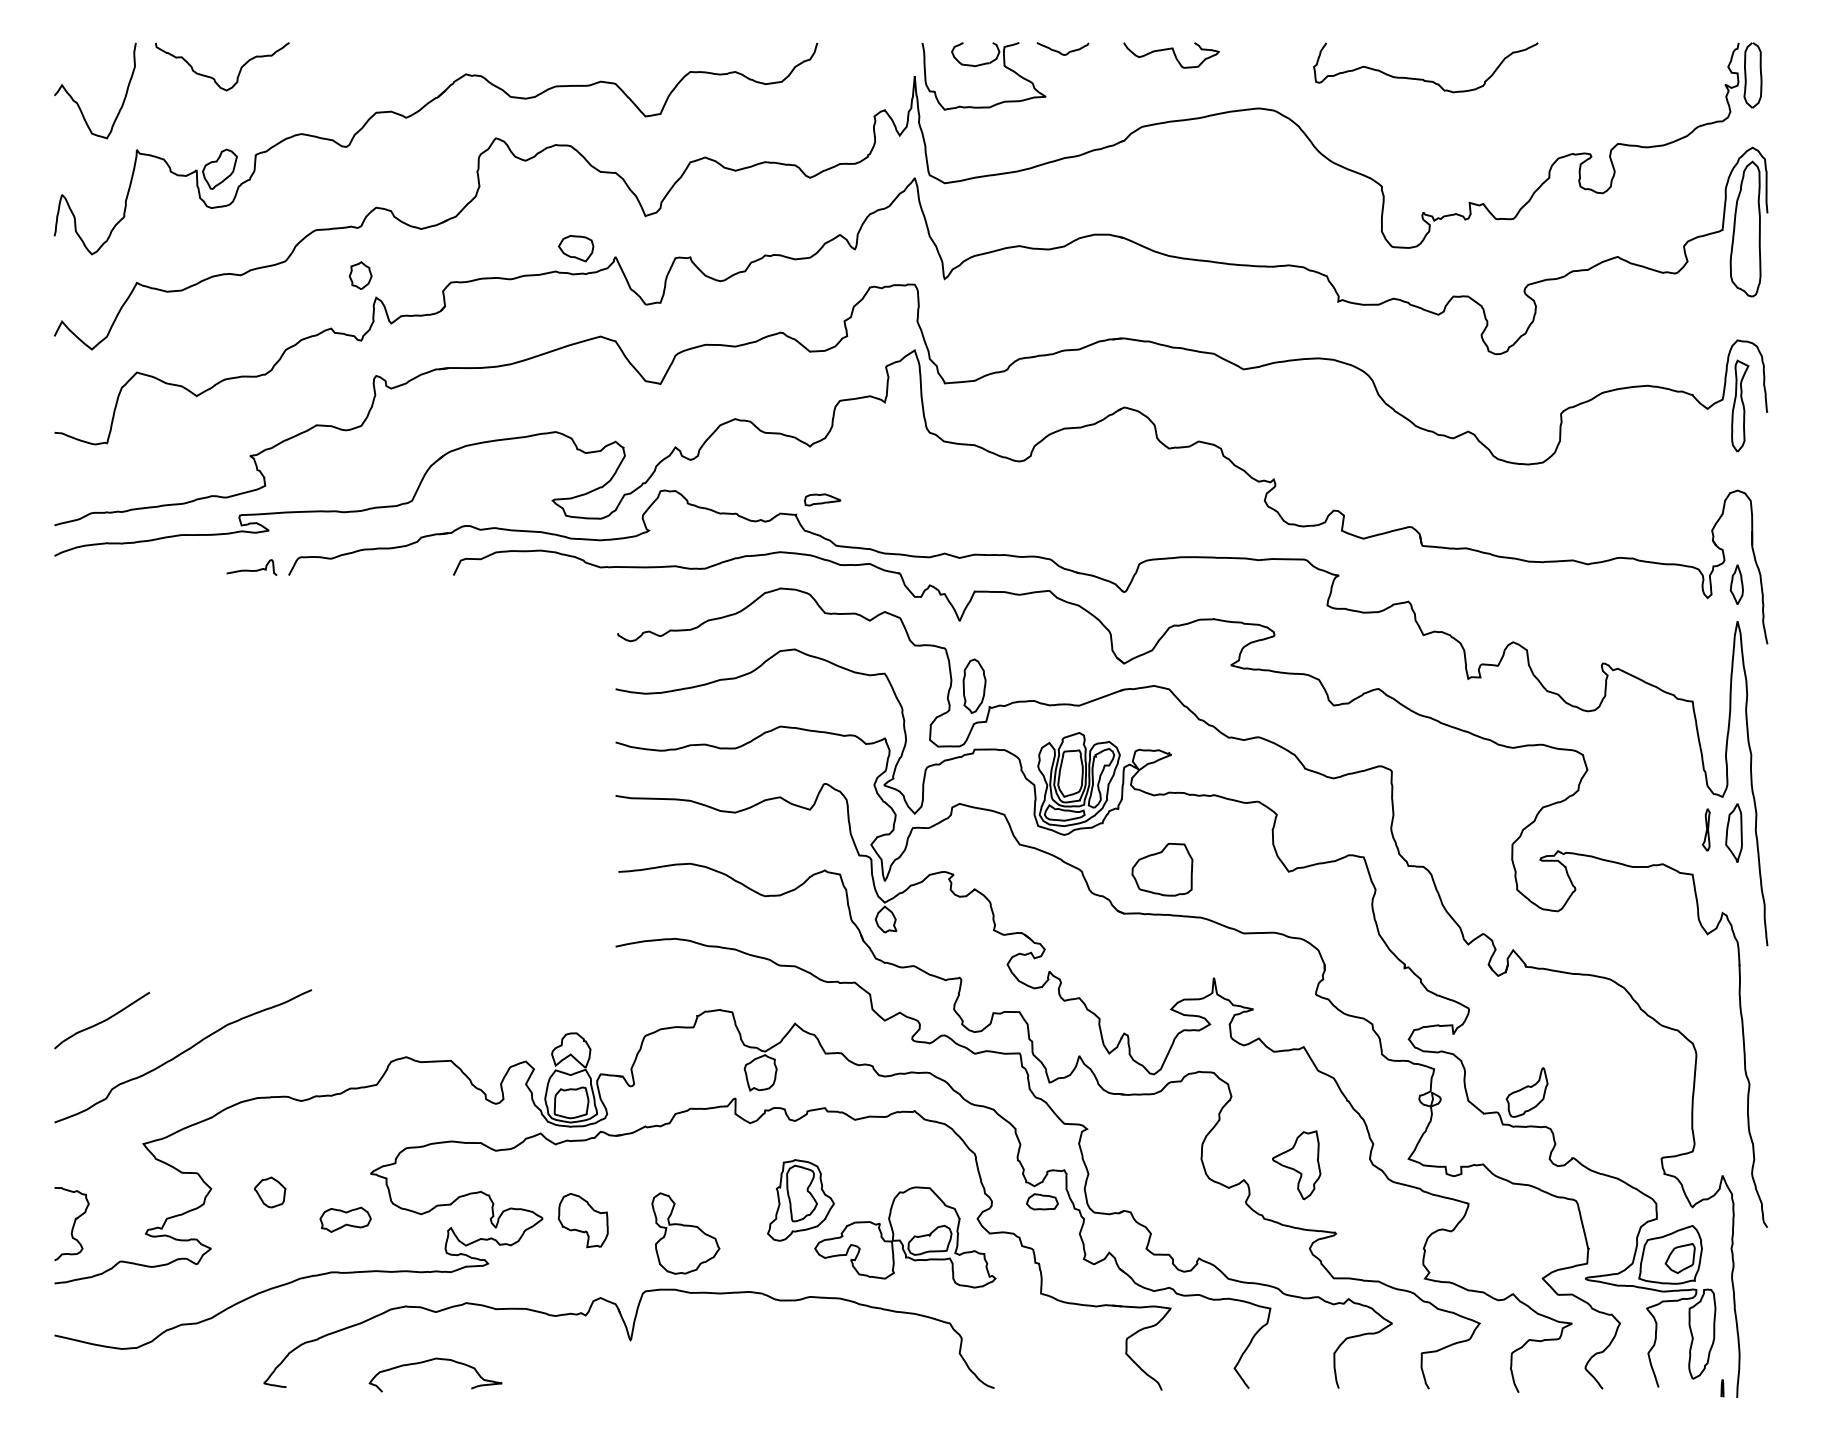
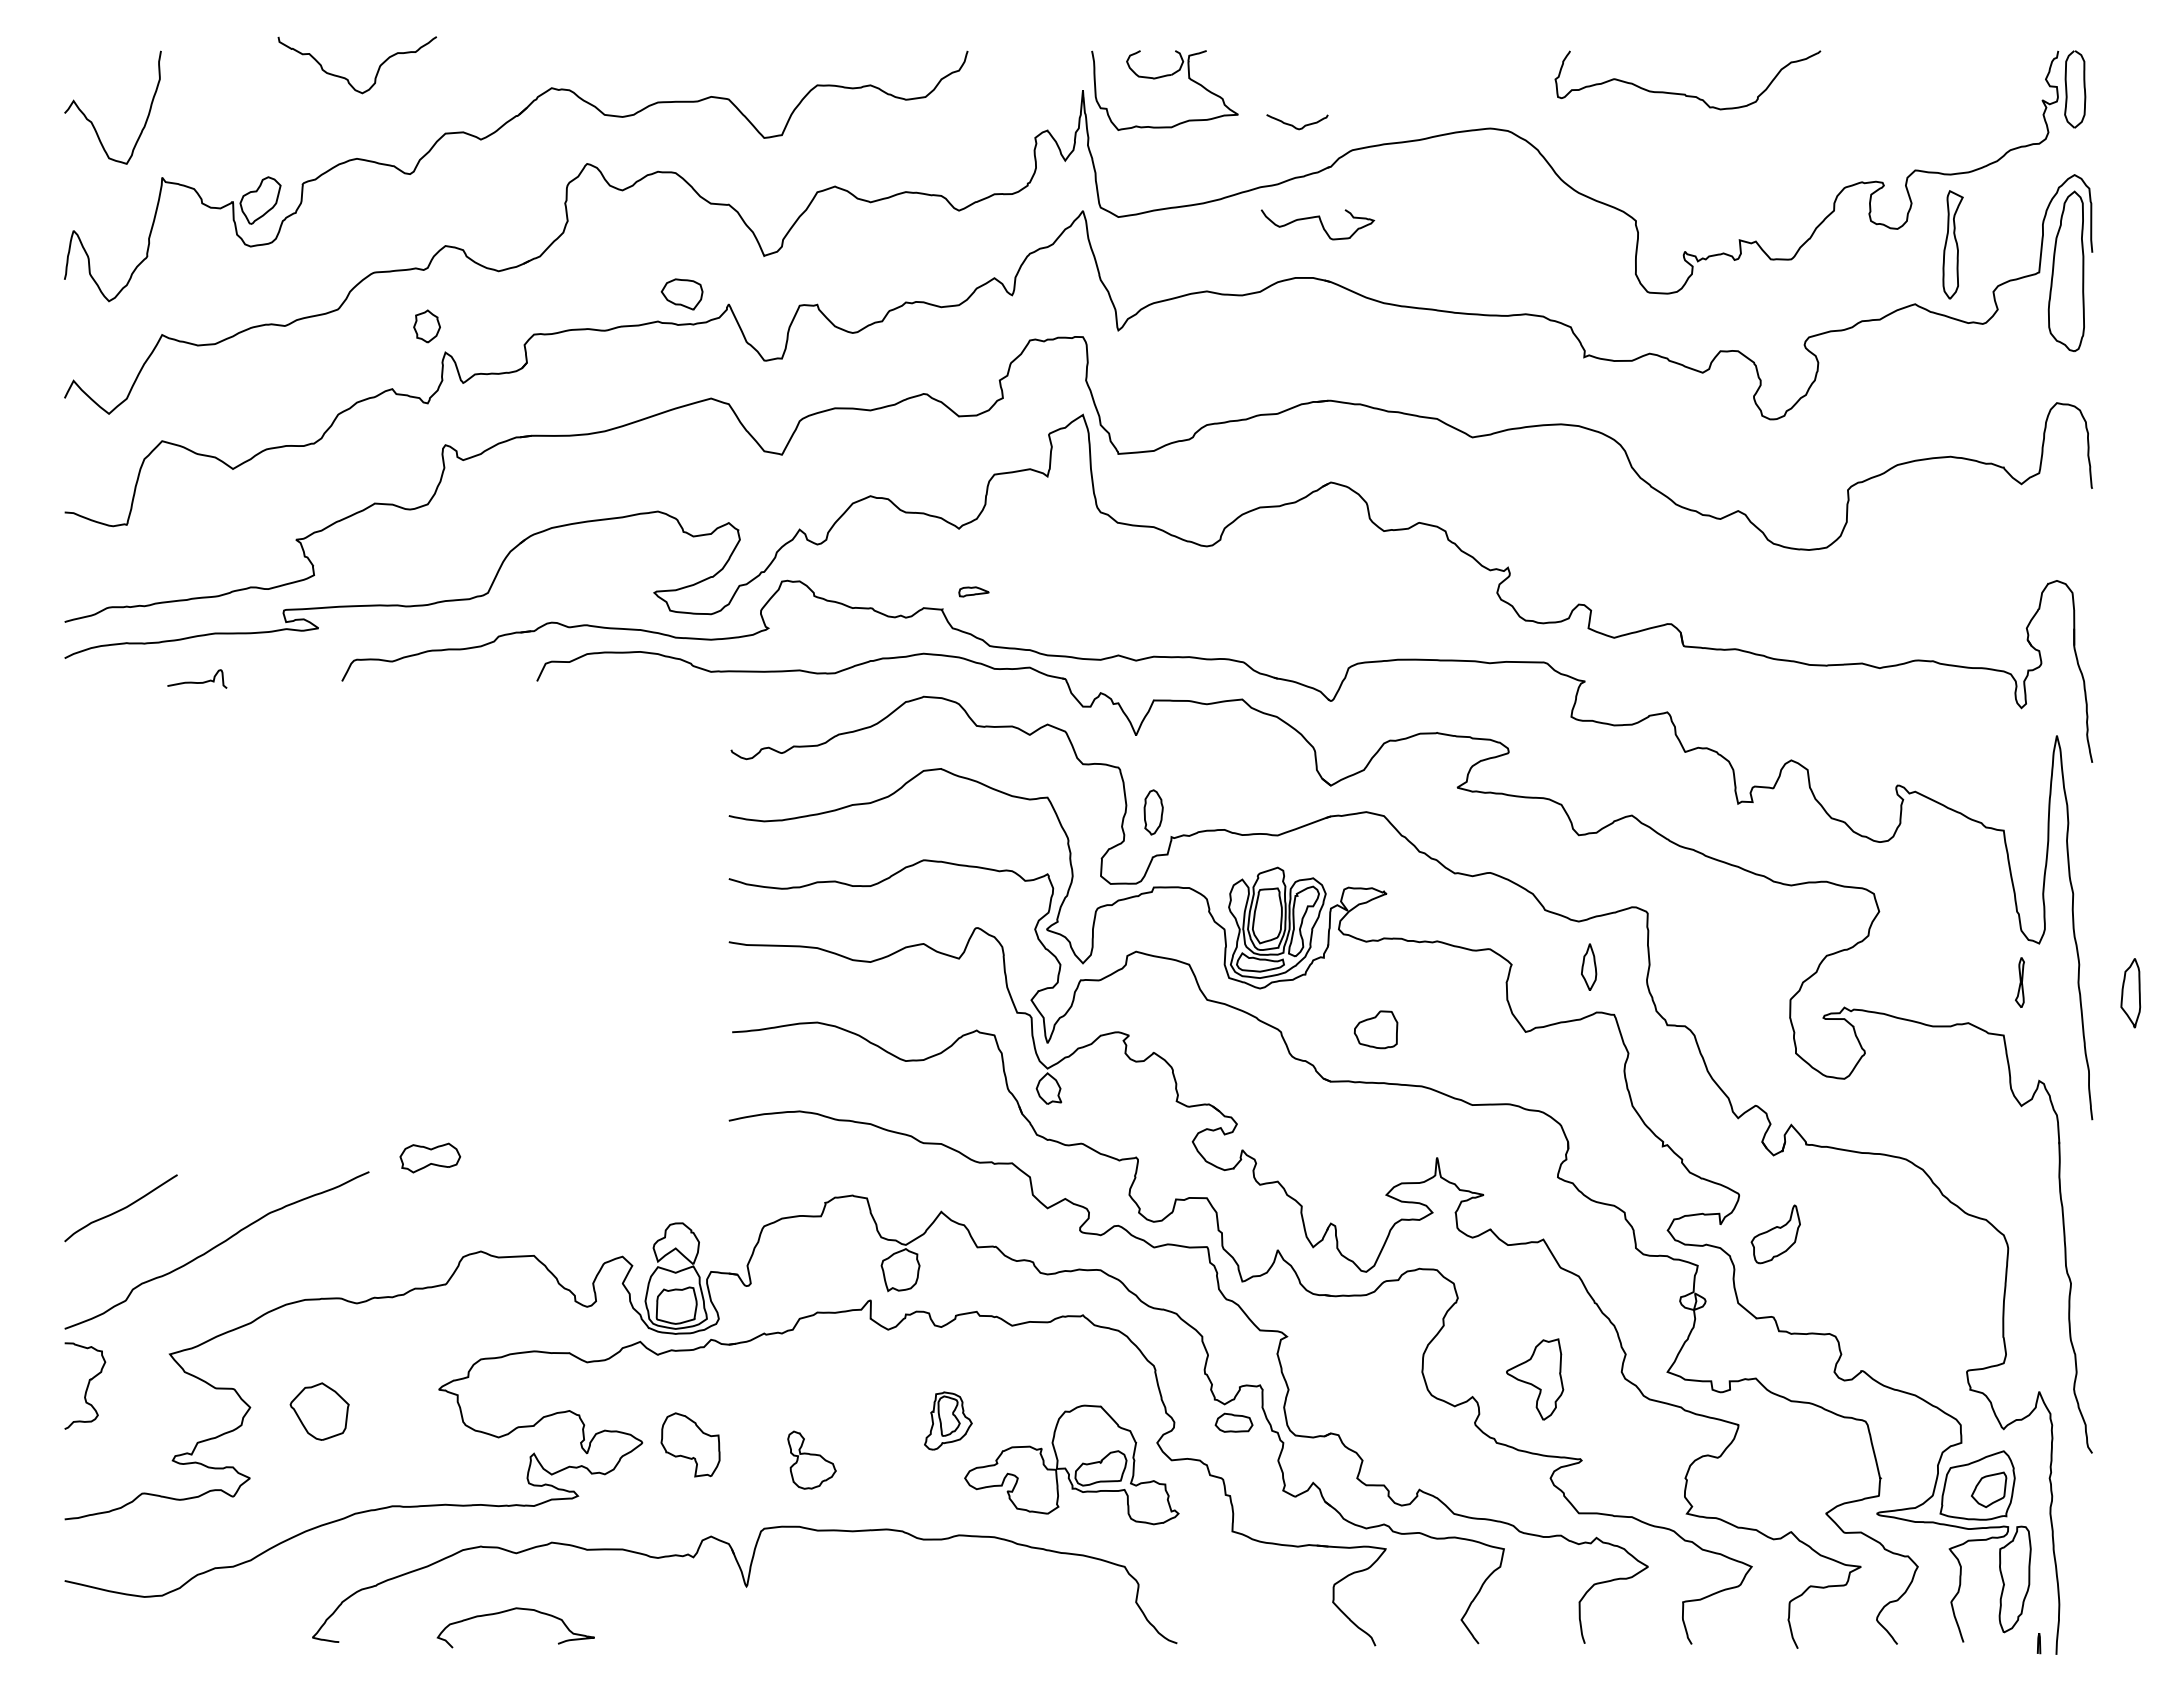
curve: (1061, 52) -> (1295, 126), moved
curve: (1173, 54) -> (1320, 223), moved
curve: (214, 78) -> (347, 78), moved
part: (1739, 405) -> (1952, 244), moved
part: (822, 499) -> (973, 591), size x0.7
curve: (252, 570) -> (197, 682), moved
part: (1737, 584) -> (1589, 966), moved
part: (974, 686) -> (1153, 812), size x0.7
part: (1733, 833) -> (2130, 993), moved
part: (1161, 869) -> (1375, 1029), size x0.6
part: (1526, 1092) -> (1775, 1234), moved
part: (270, 1192) -> (320, 1411), size x1.6
part: (801, 1199) -> (948, 1420), size x0.6
part: (345, 1219) -> (430, 1157), moved
curve: (73, 1223) -> (87, 1385), moved
part: (685, 1232) -> (811, 1459), size x0.6

